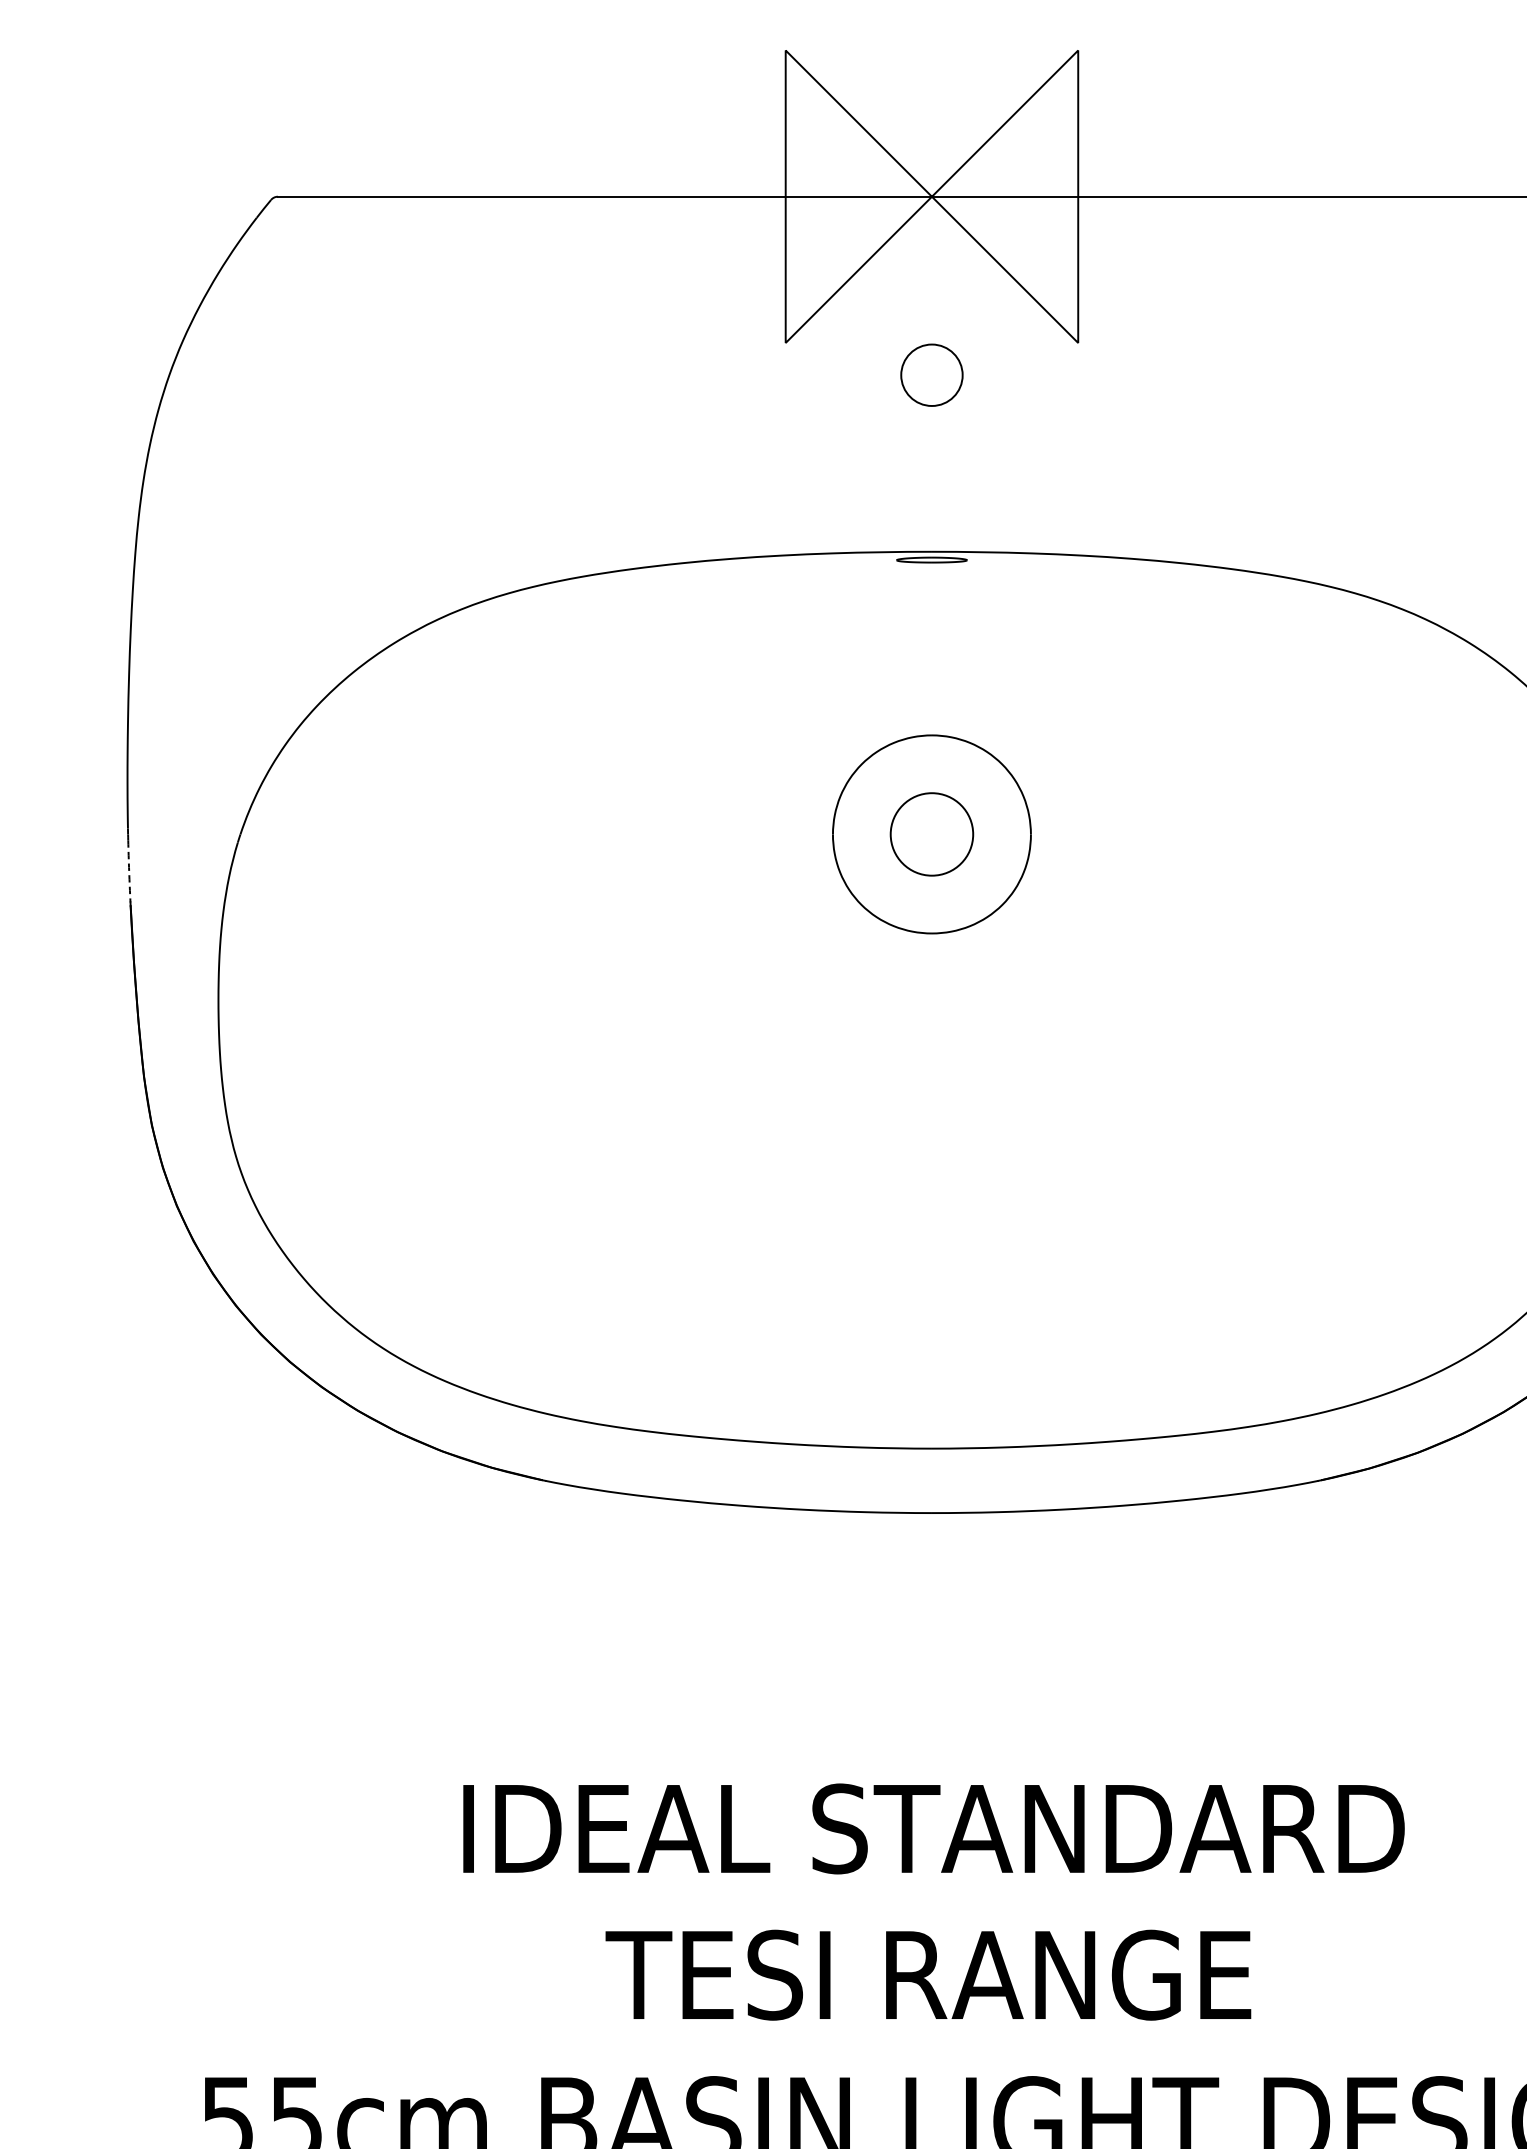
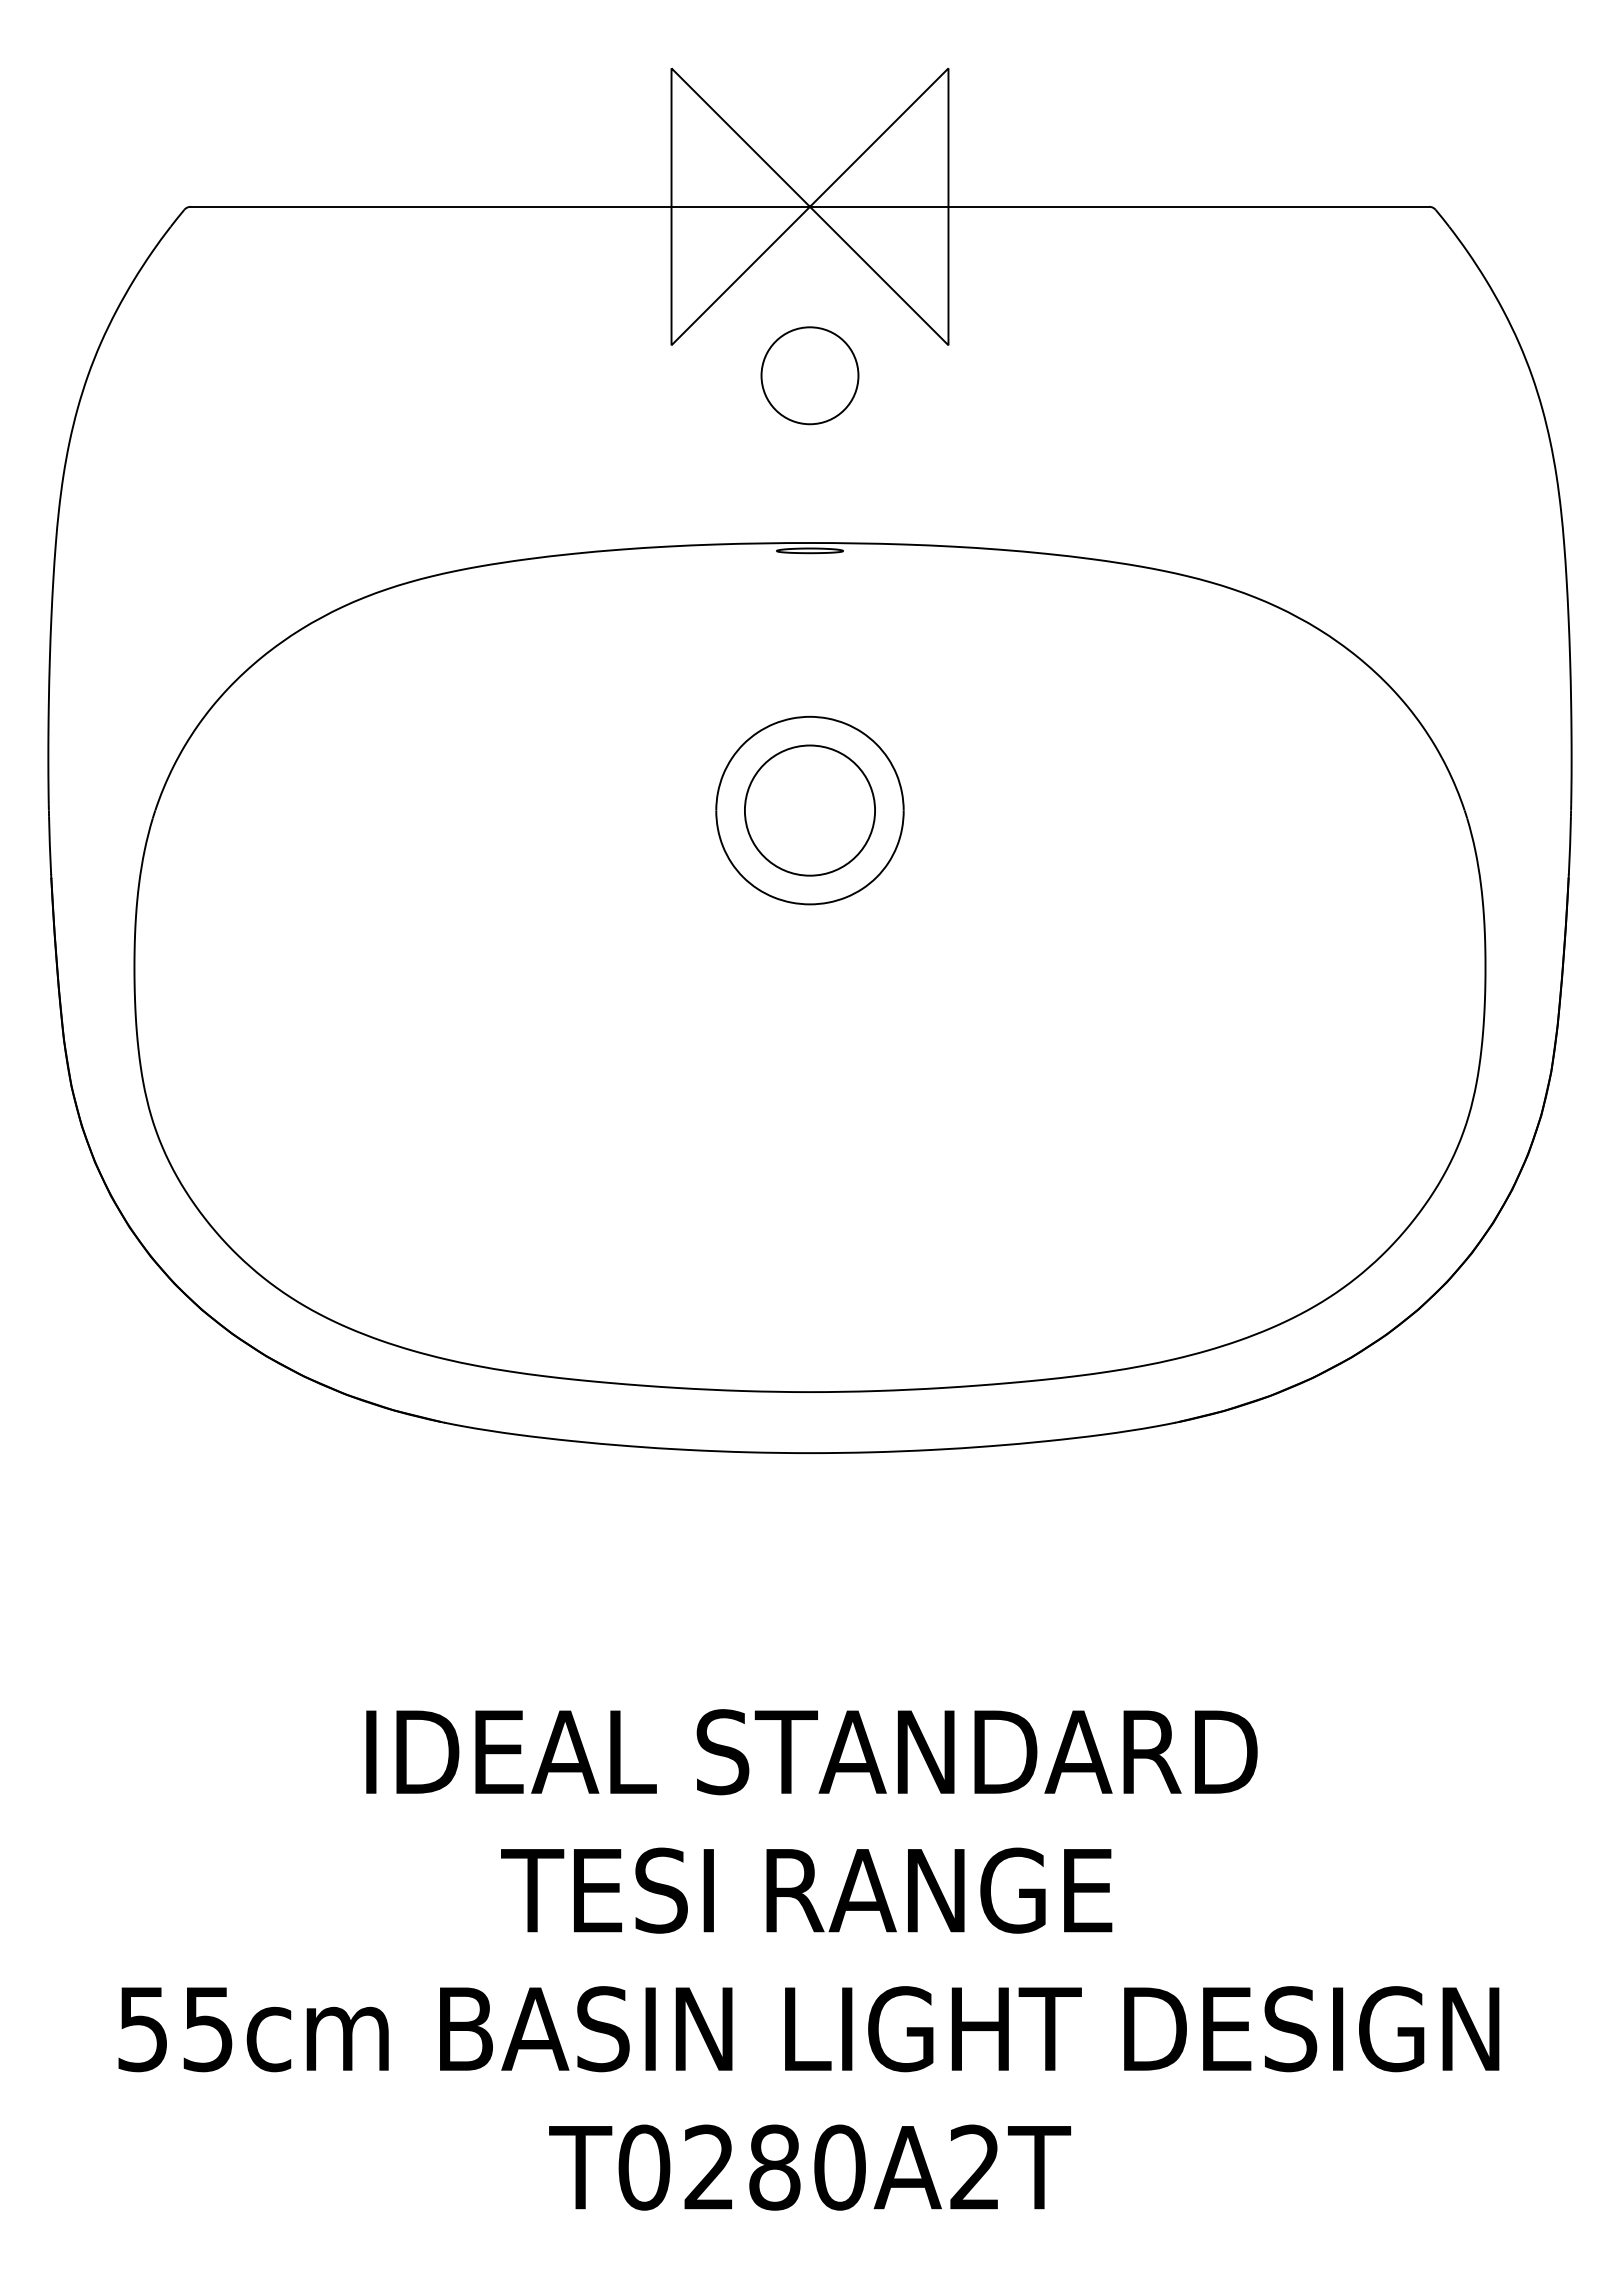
circle: (931, 374) -> (809, 375), size x1.67
circle: (931, 834) -> (809, 810), size x1.67
arc: (128, 871) -> (49, 845), dashed -> solid

